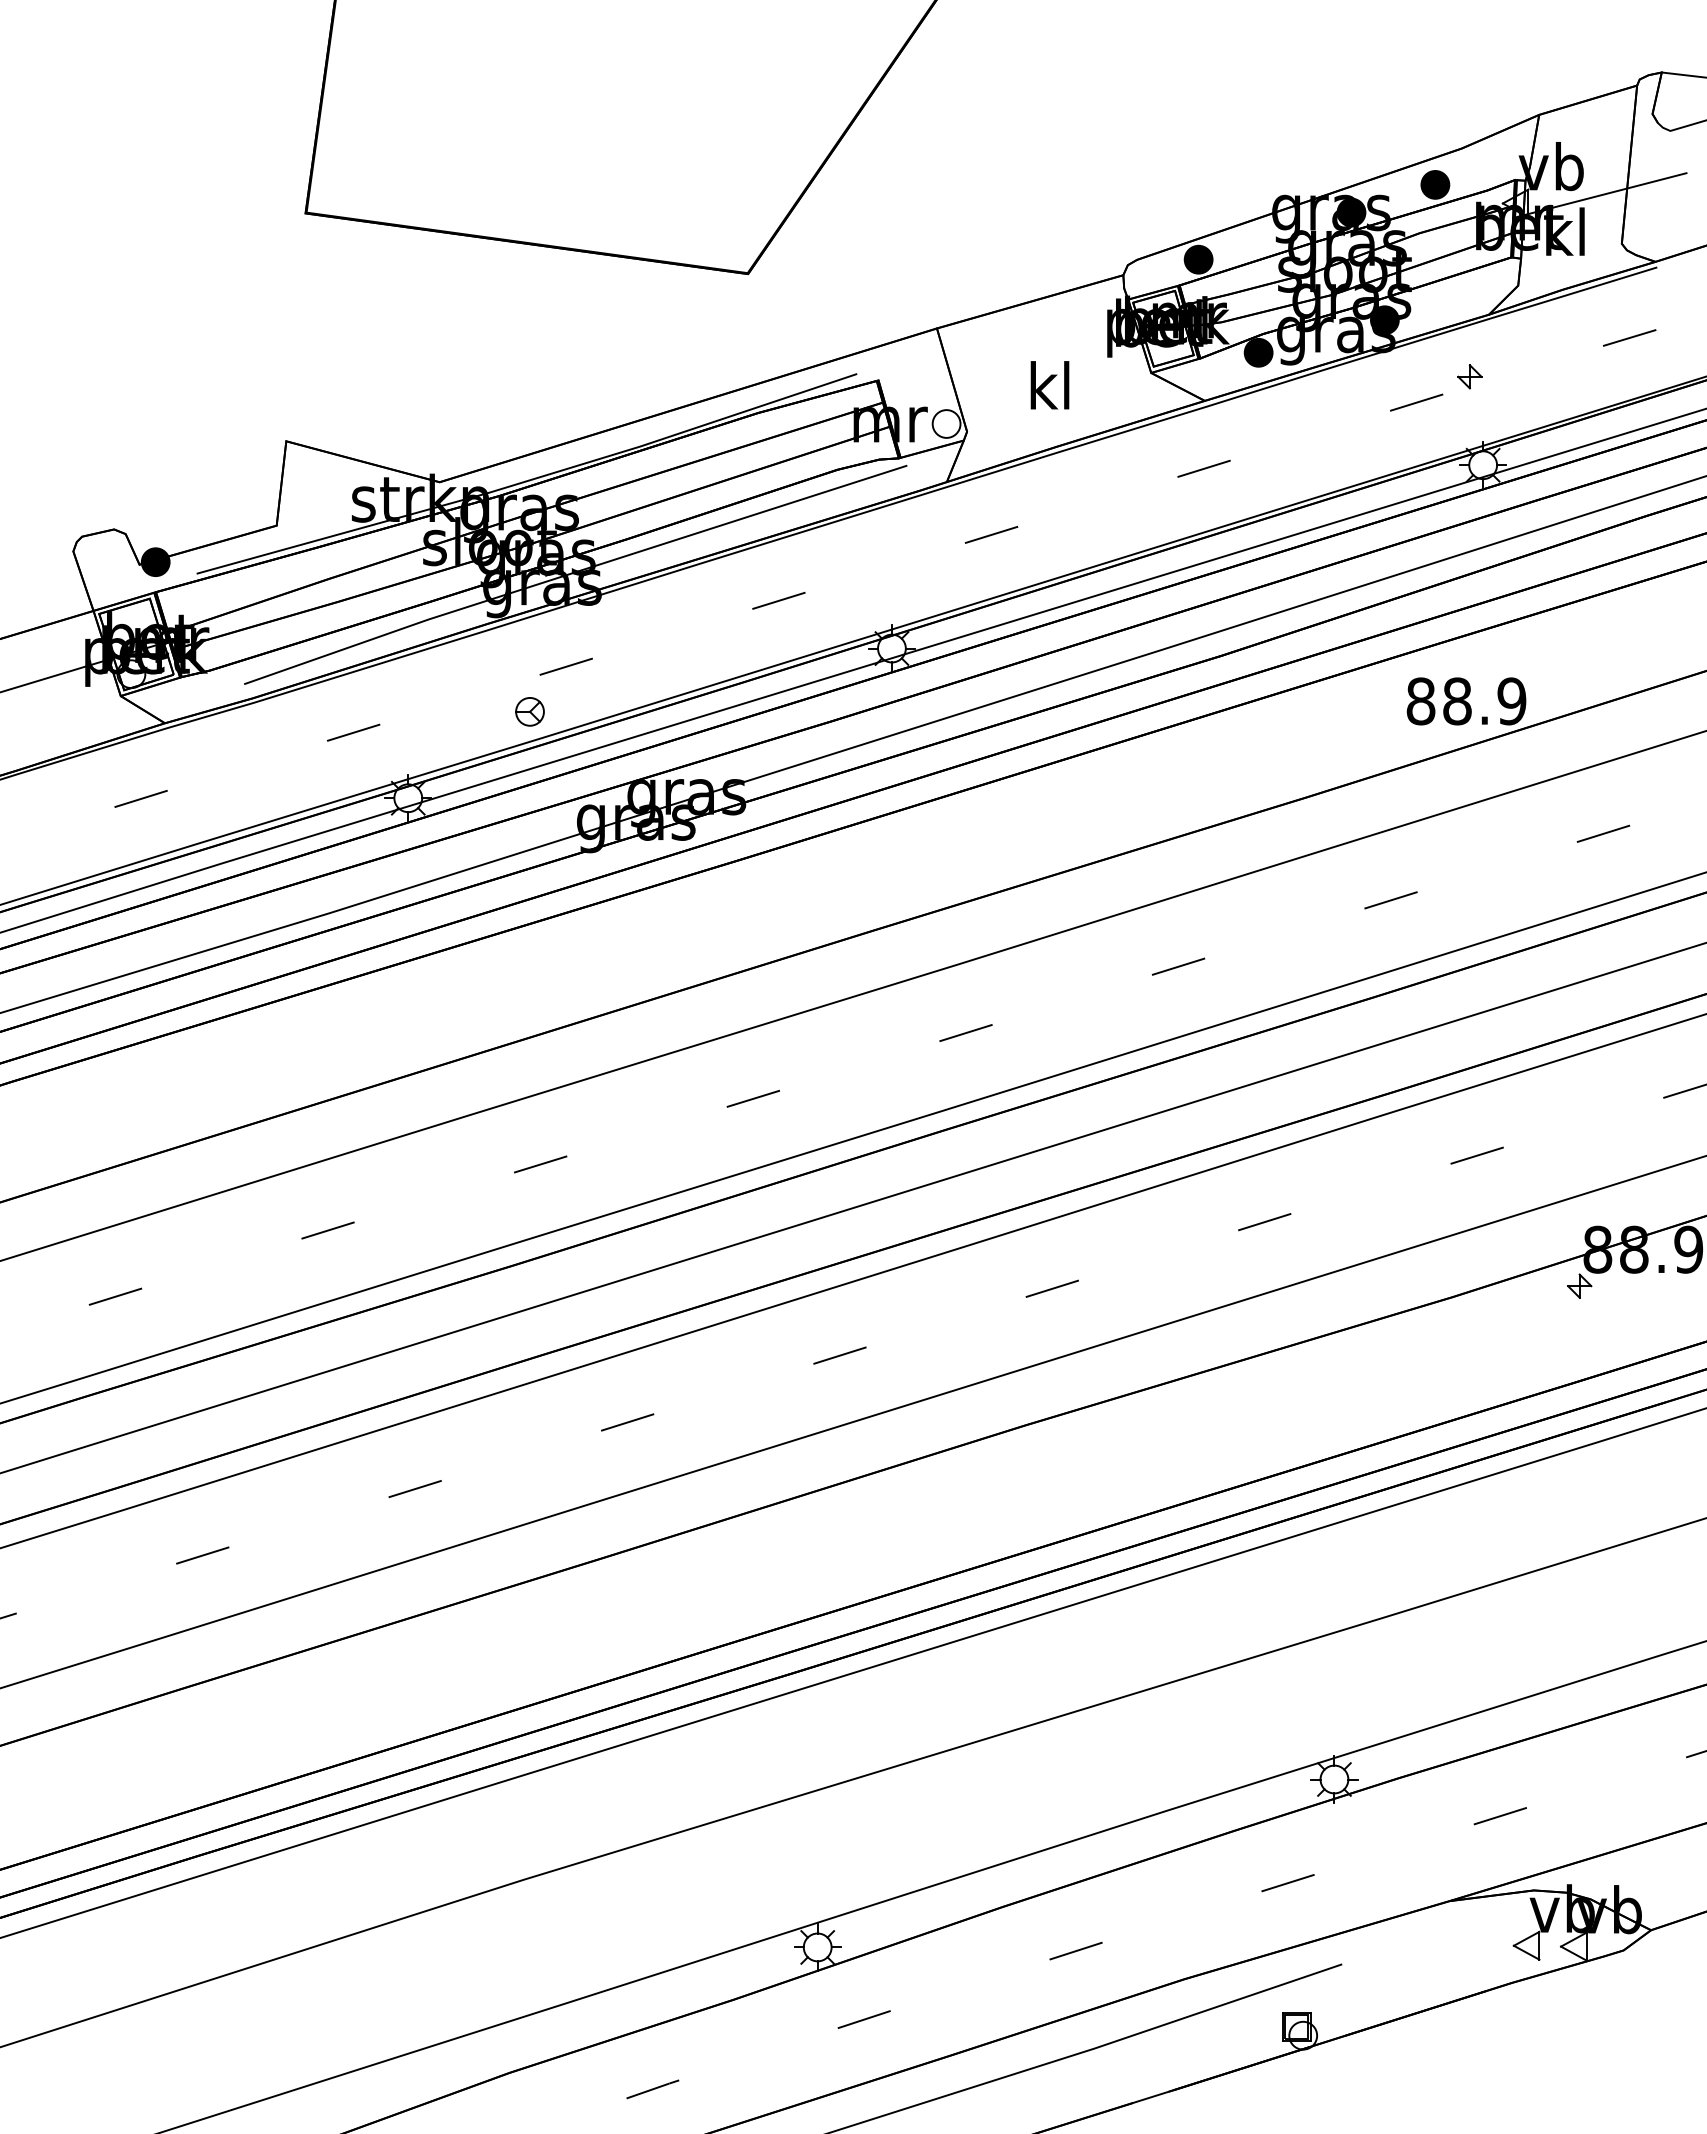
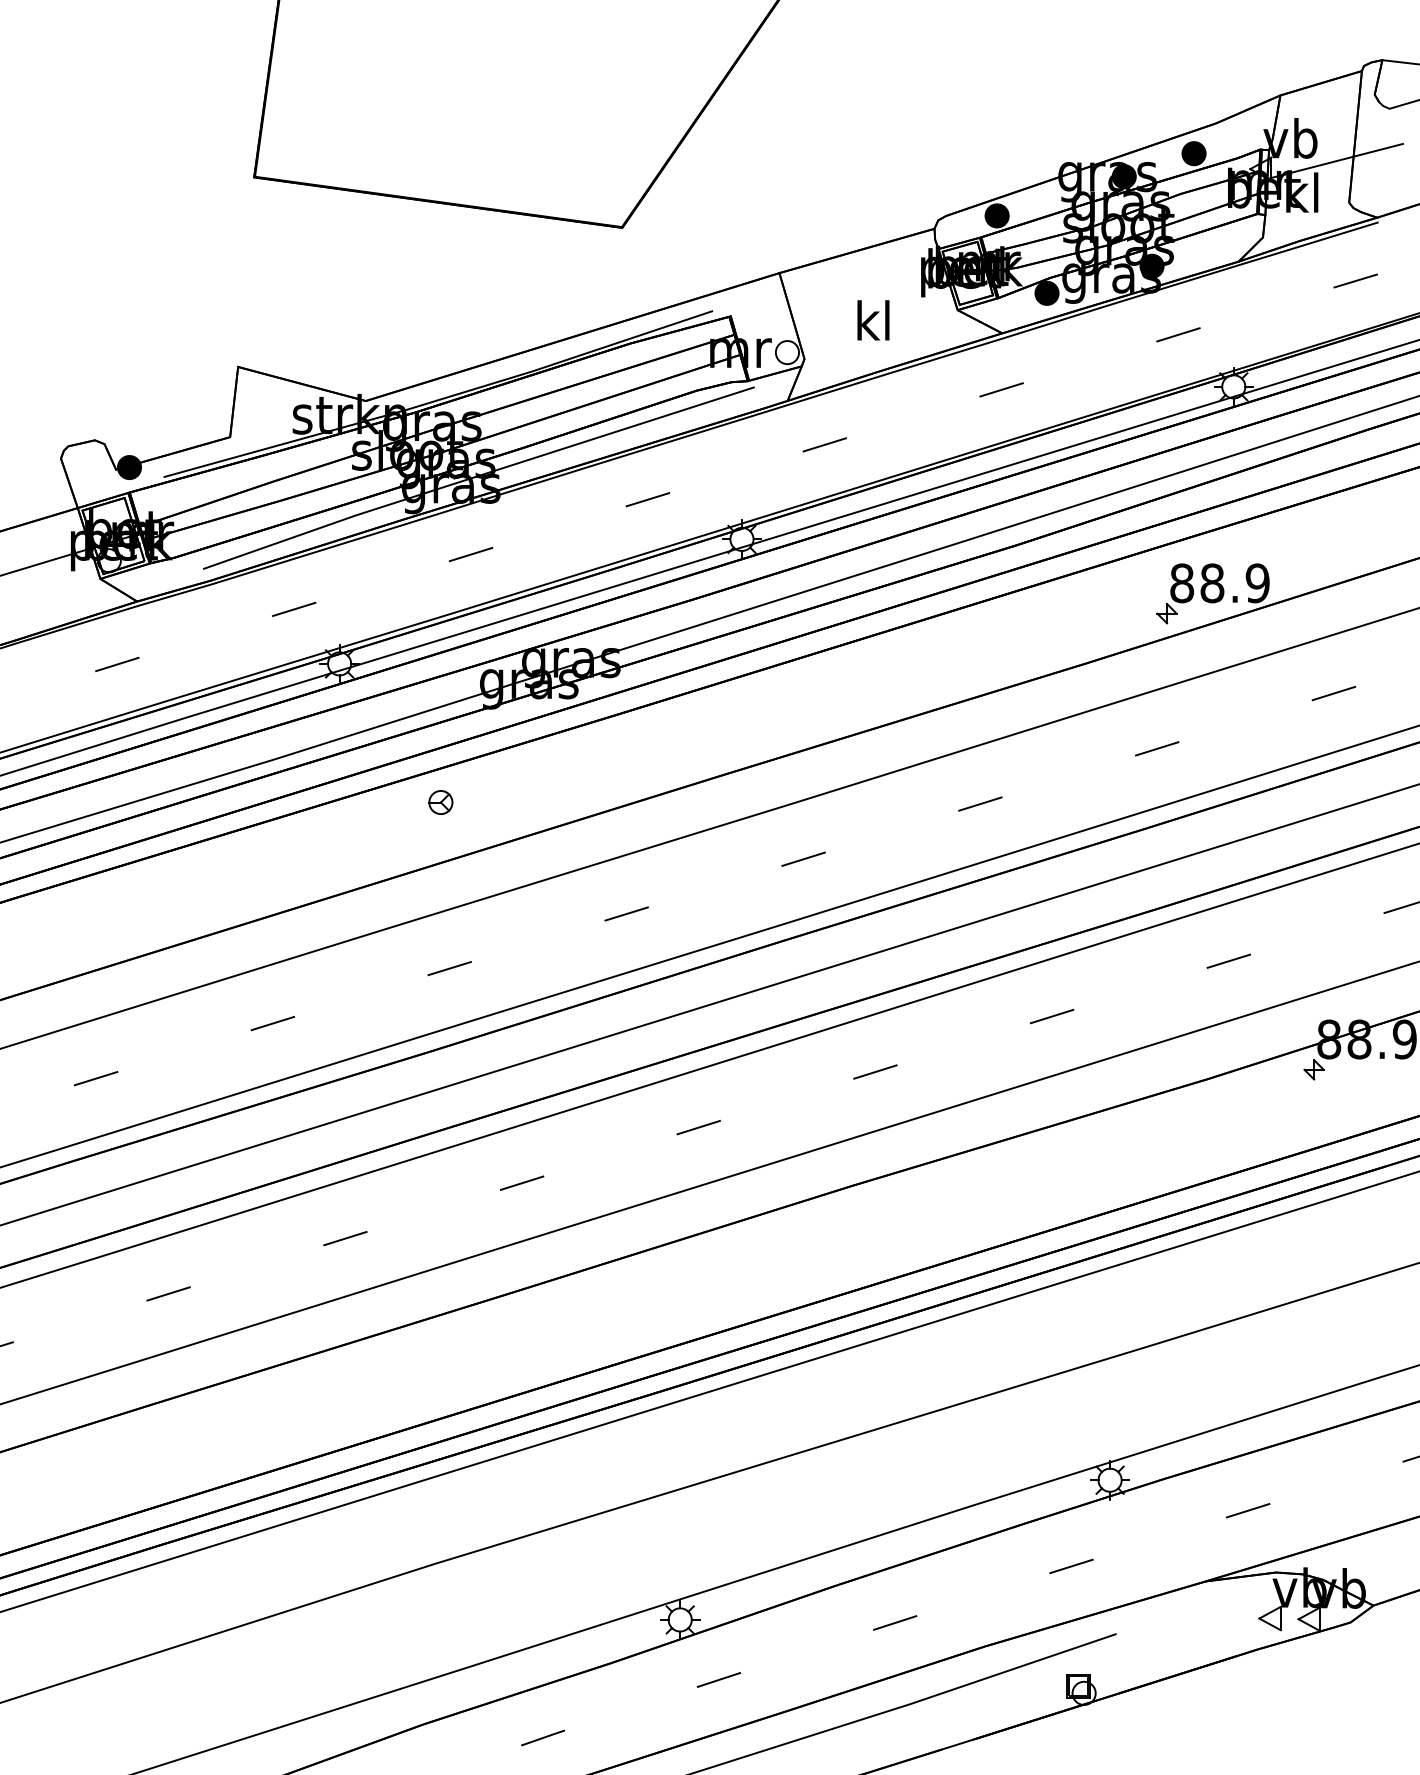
part: (1469, 376) -> (1166, 613), moved
part: (529, 711) -> (440, 802), moved

